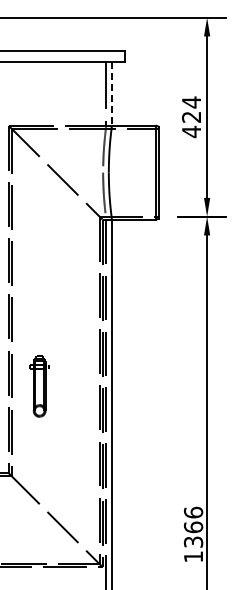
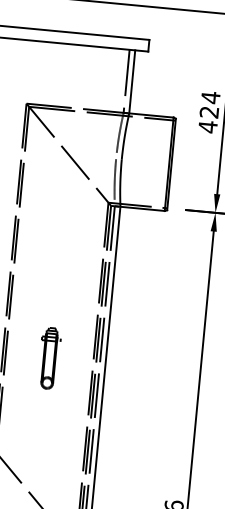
line: (111, 94) -> (131, 82), dashed -> solid
part: (39, 386) -> (49, 358), moved

